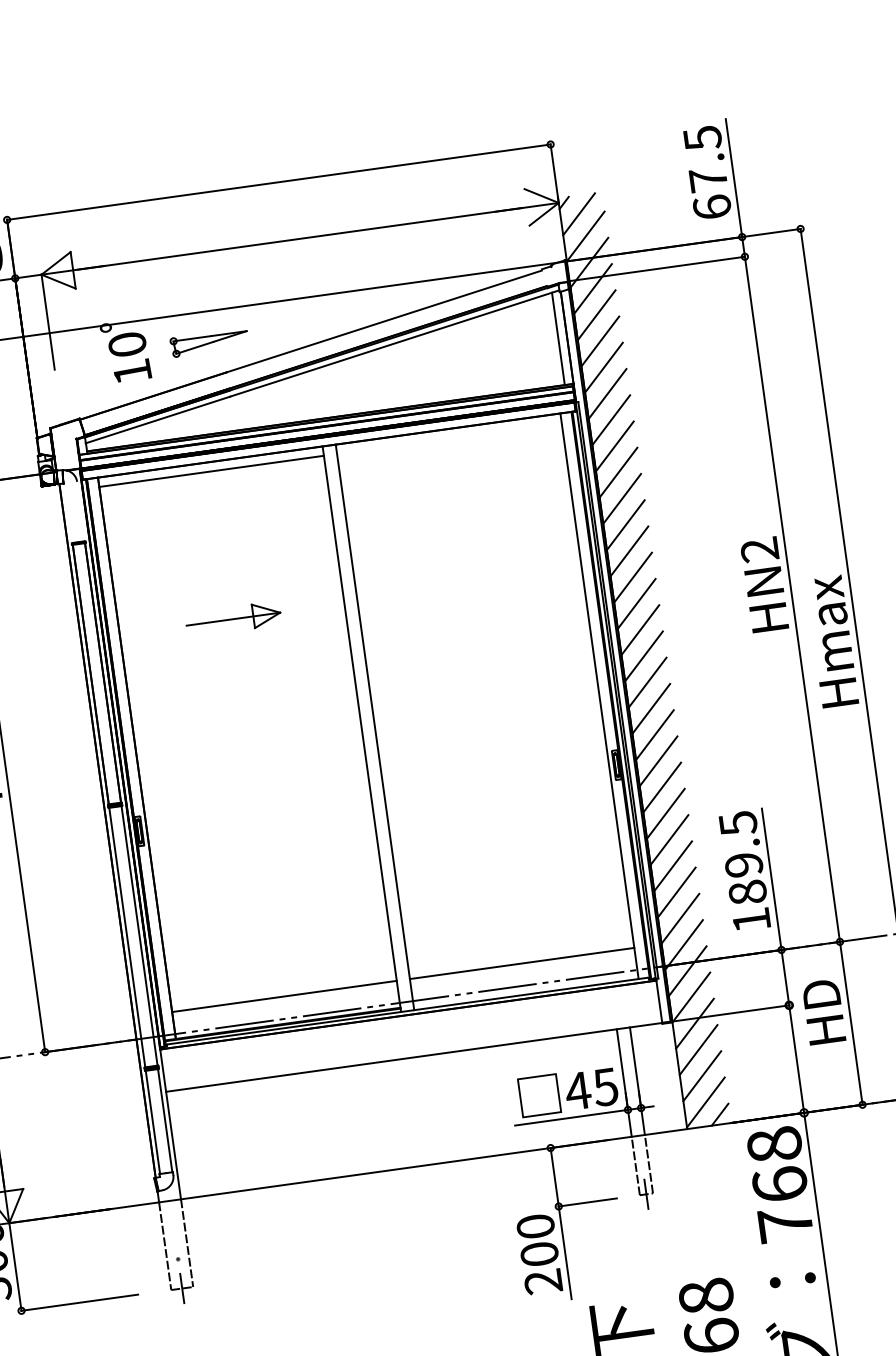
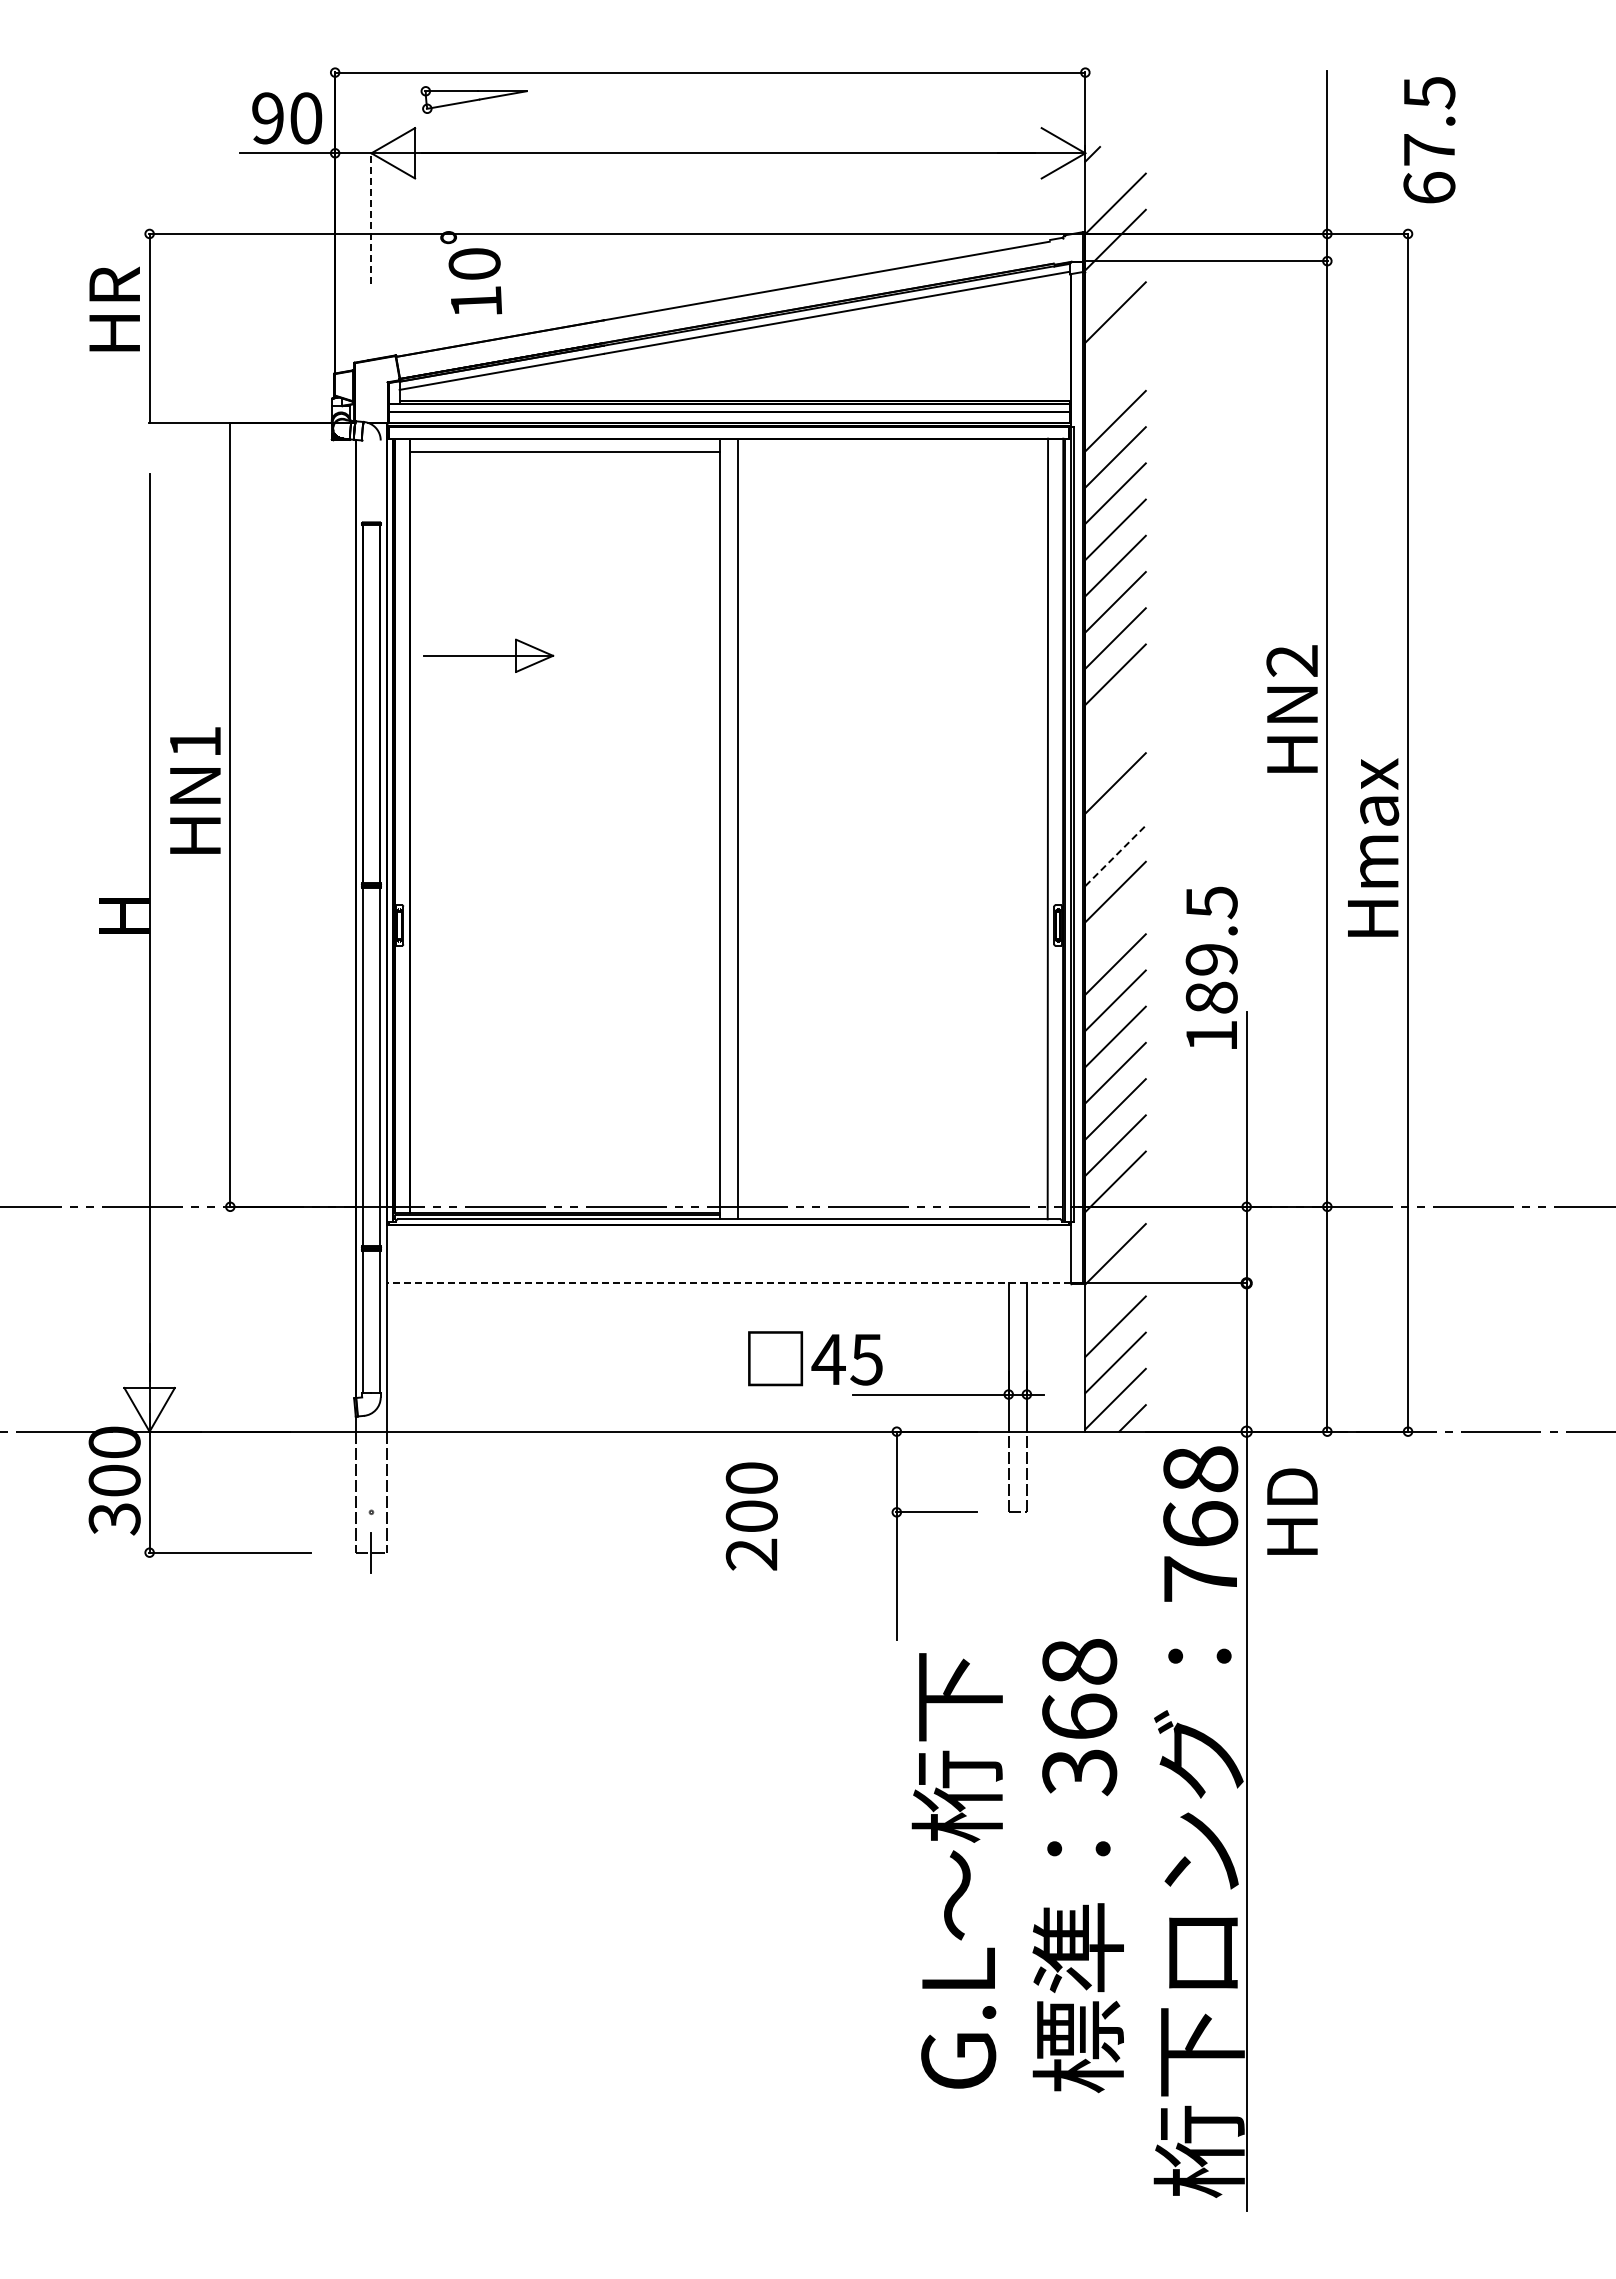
text: (707, 172) -> (1429, 140), moved
line: (578, 214) -> (1110, 172), removed
line: (592, 289) -> (1115, 276), removed
line: (48, 321) -> (371, 218), solid -> dashed
line: (558, 339) -> (1059, 337), removed
line: (600, 341) -> (1115, 348), removed
part: (209, 342) -> (473, 99), moved
line: (603, 367) -> (1115, 384), removed
line: (636, 603) -> (1115, 710), removed
part: (233, 618) -> (488, 655), moved
line: (640, 629) -> (1115, 746), removed
text: (832, 641) -> (1373, 847), moved
line: (647, 682) -> (1115, 819), removed
line: (651, 708) -> (1115, 855), solid -> dashed
line: (658, 761) -> (1115, 928), removed
text: (744, 870) -> (1211, 967), moved
line: (521, 963) -> (892, 1176), removed
line: (687, 970) -> (1115, 1217), removed
line: (284, 996) -> (564, 1176), removed
text: (823, 1011) -> (1292, 1511), moved
line: (694, 1023) -> (1115, 1290), removed
line: (413, 1057) -> (728, 1283), solid -> dashed
text: (568, 1091) -> (815, 1358), moved
line: (646, 1194) -> (1017, 1512), removed
text: (539, 1254) -> (751, 1516), moved

